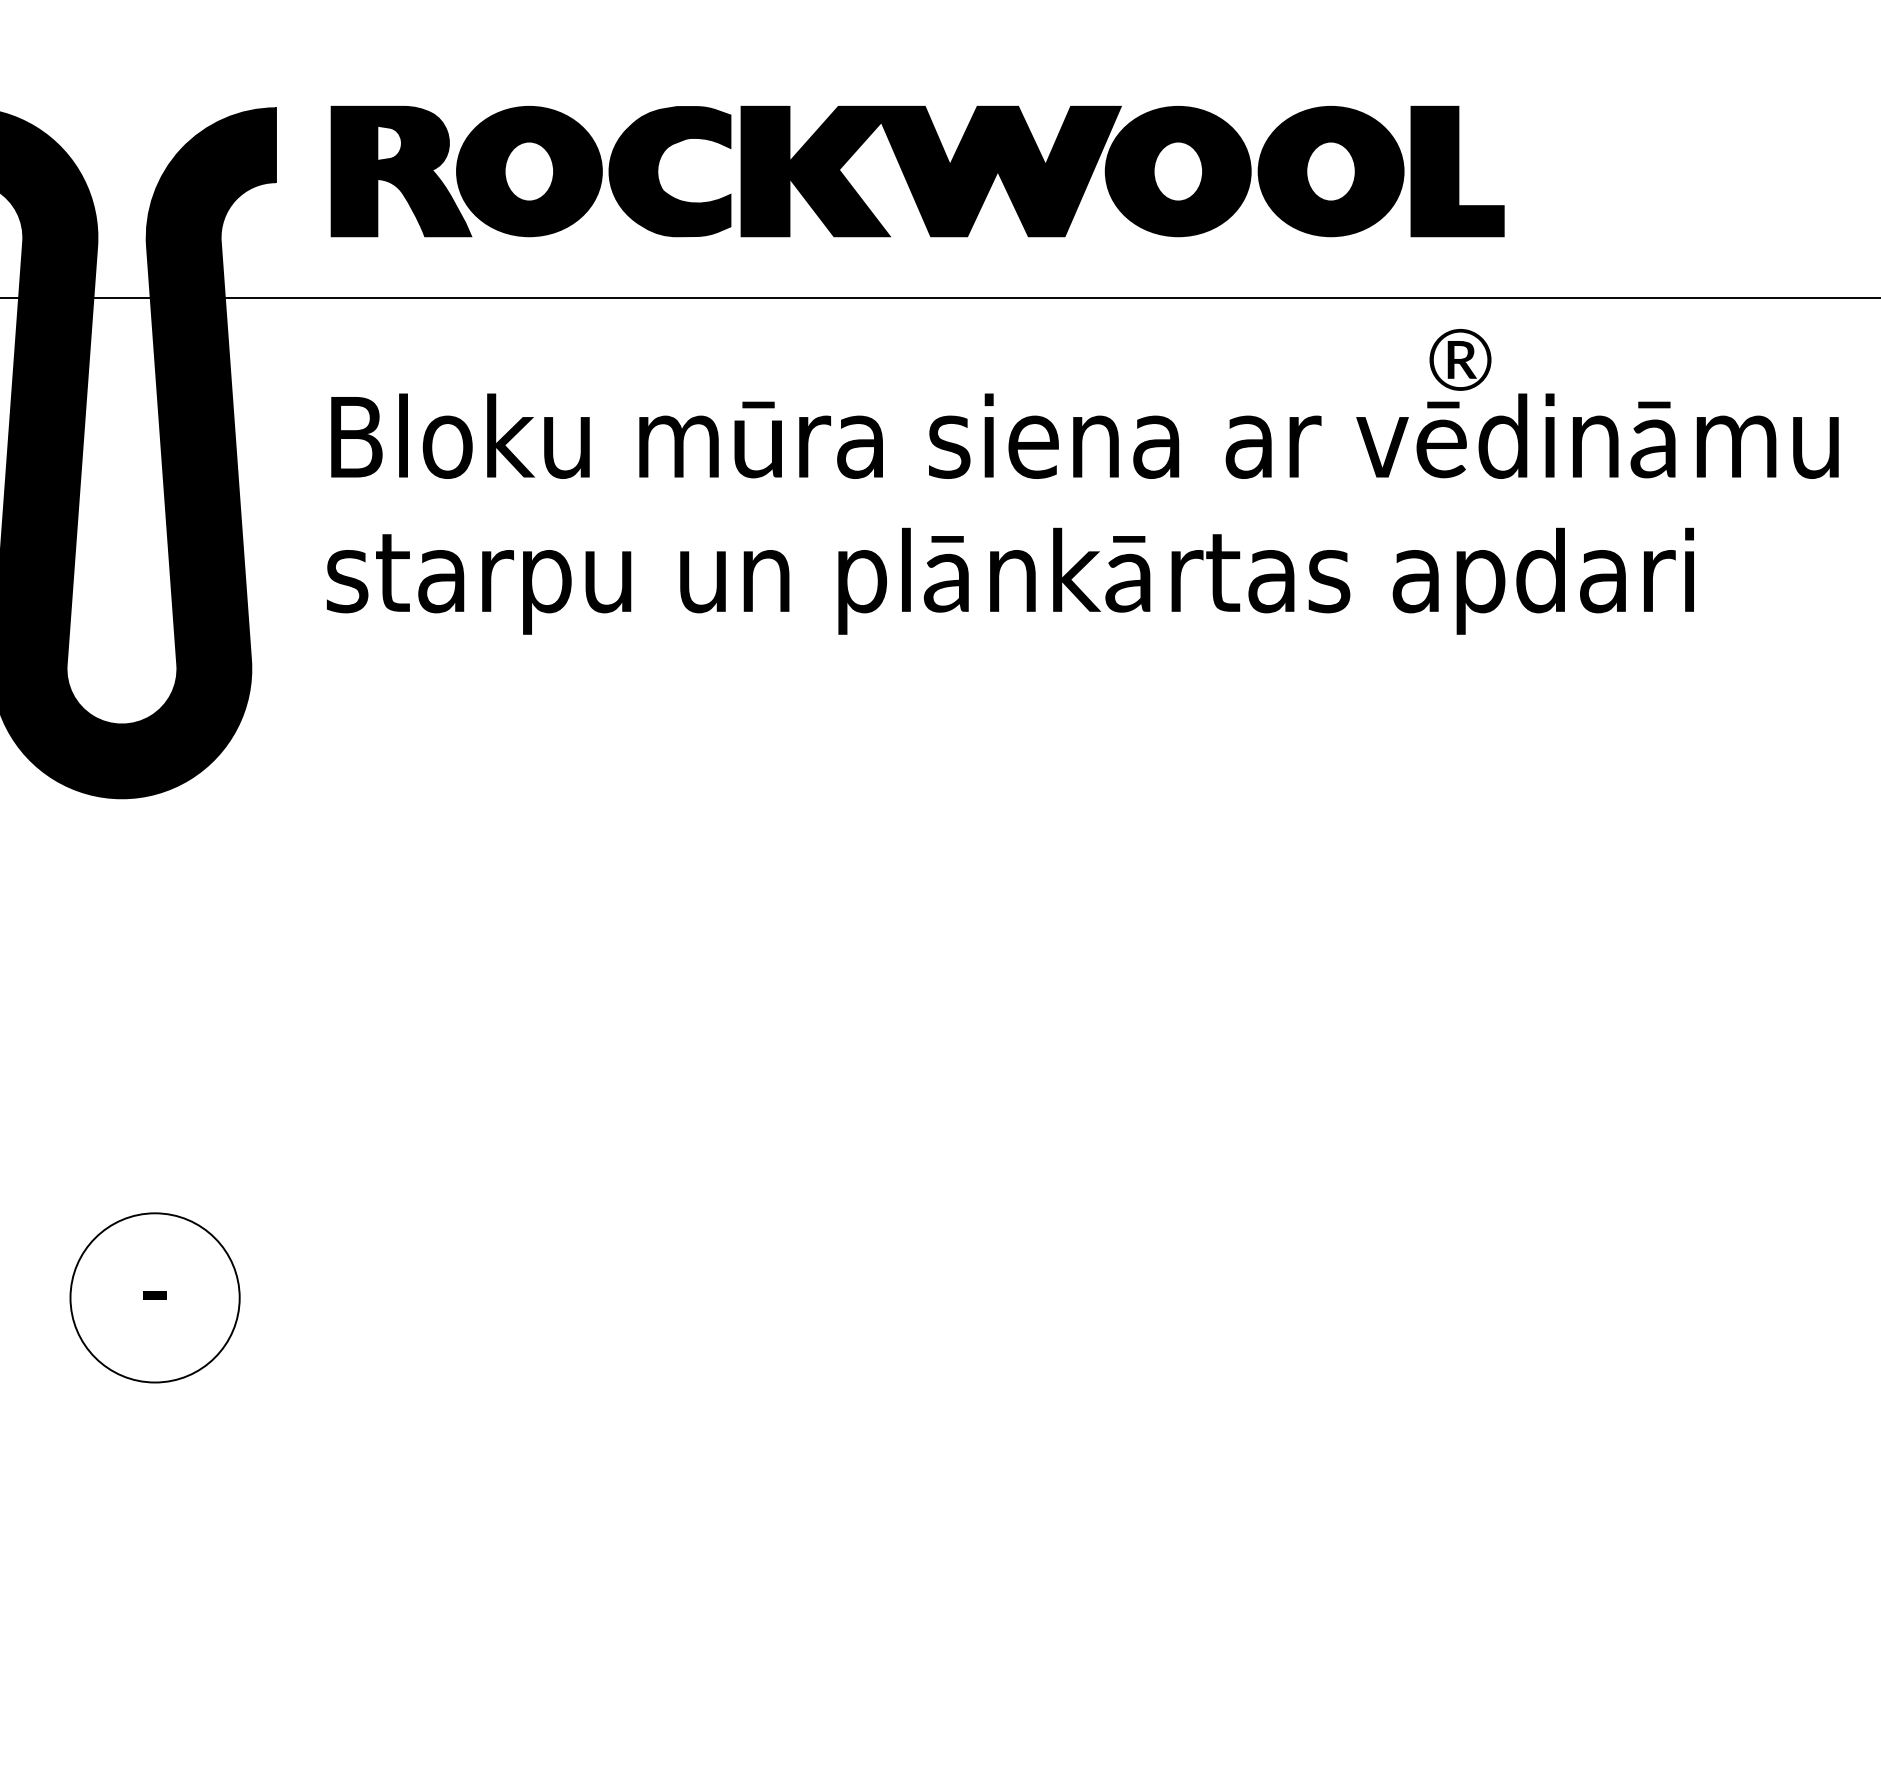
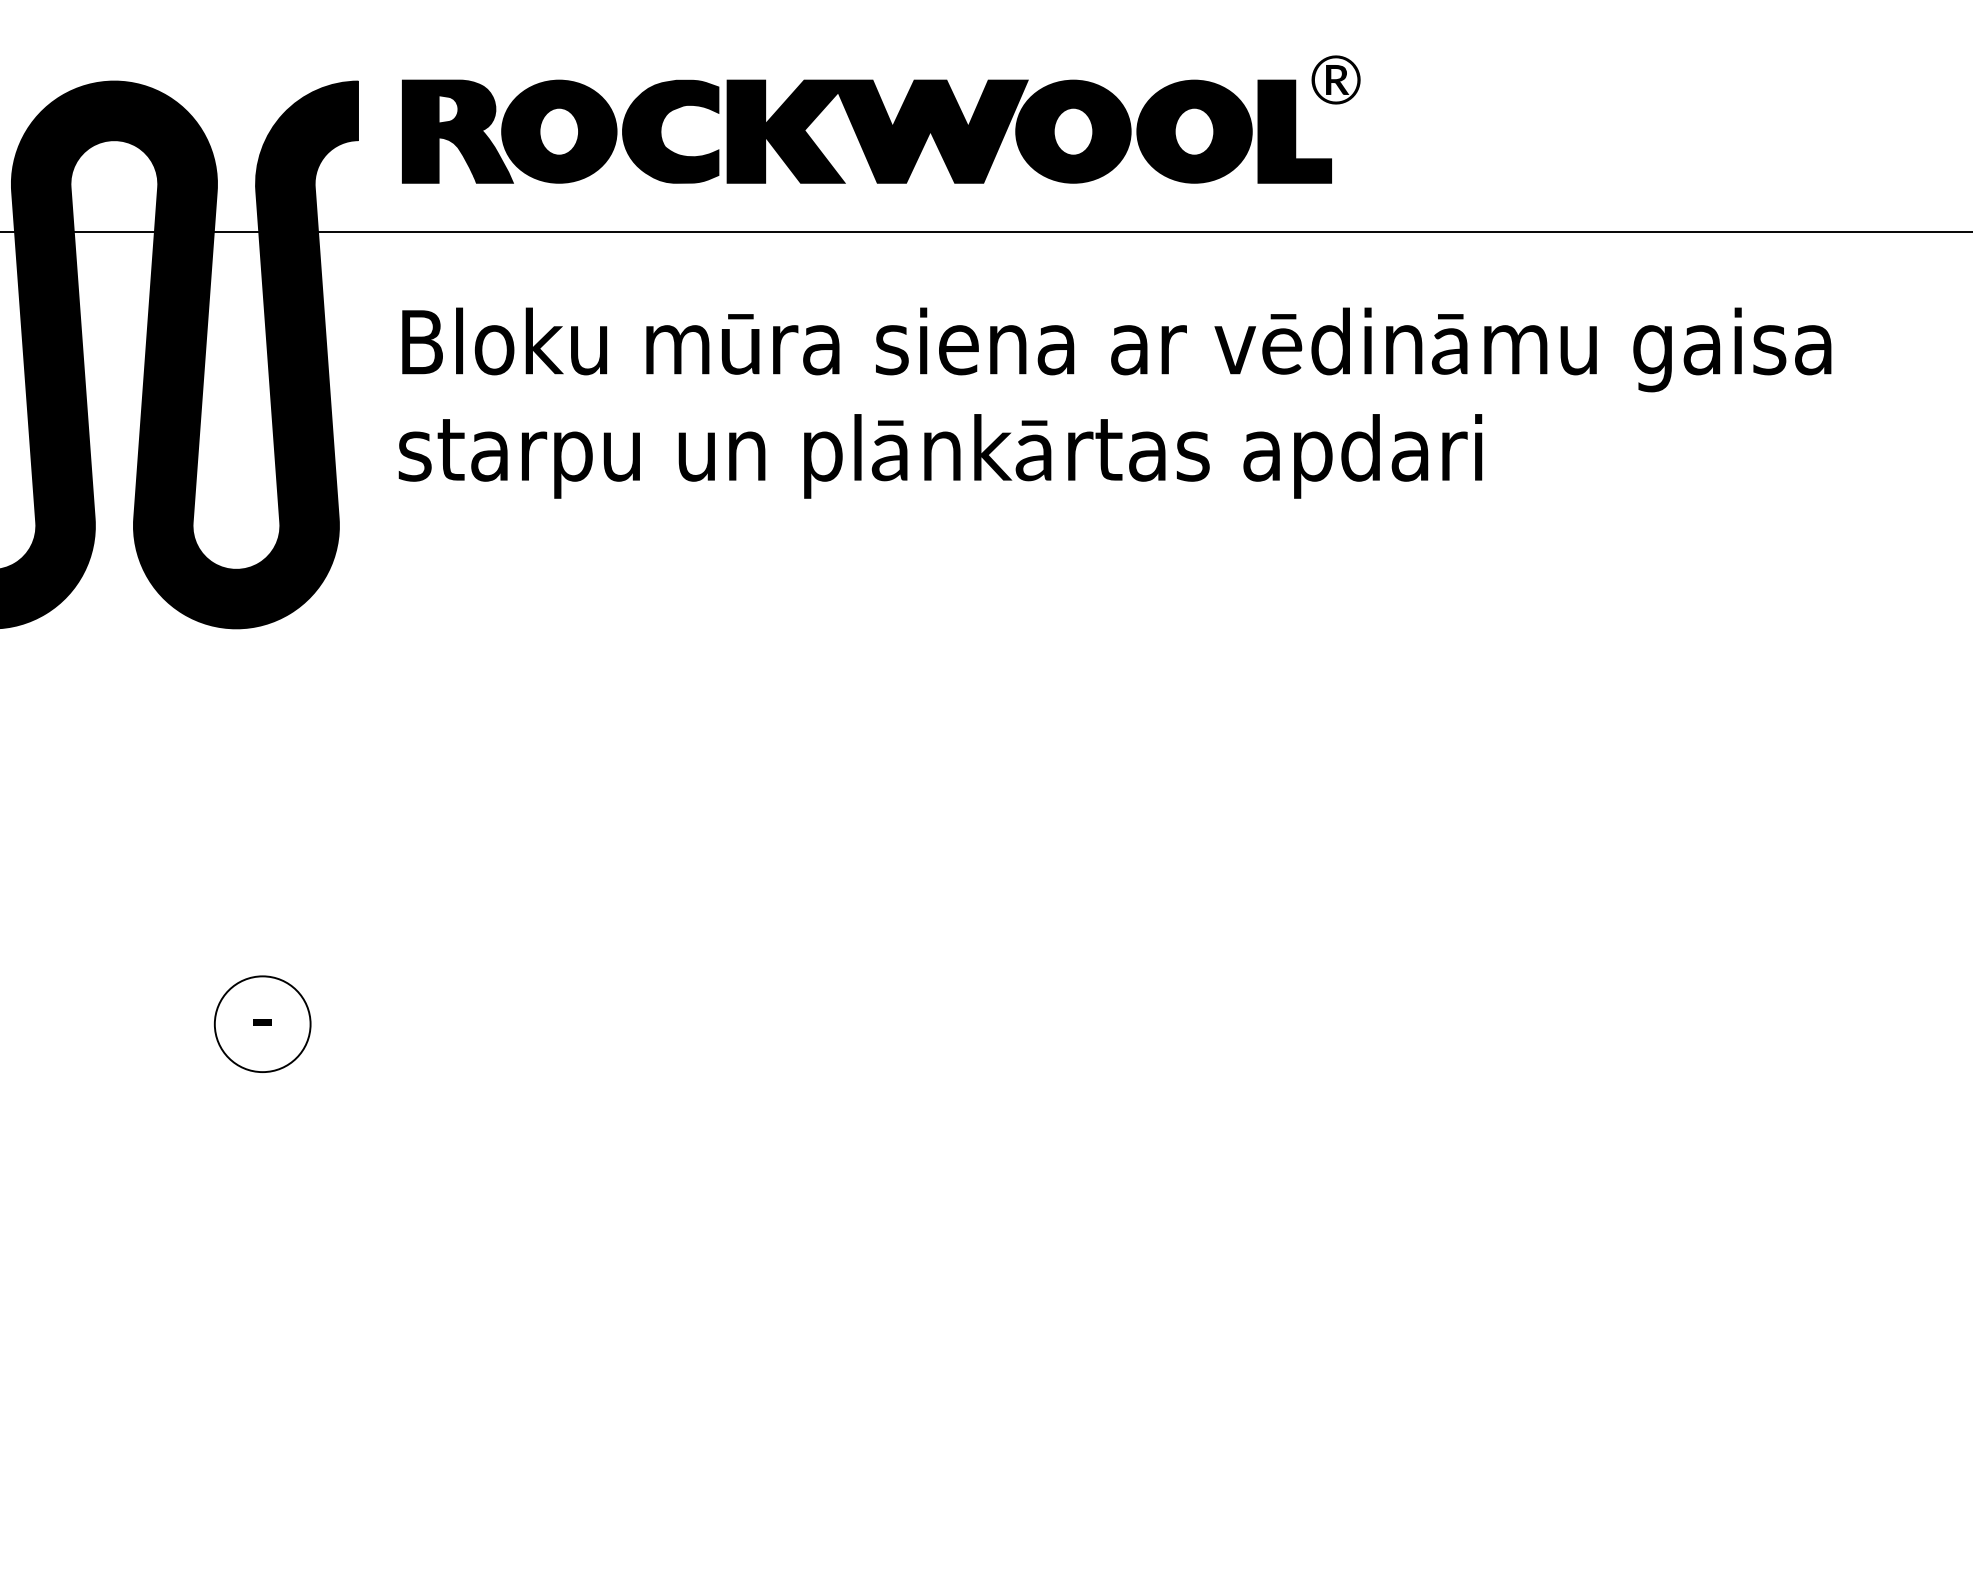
text: (1459, 359) -> (1335, 79), moved
circle: (154, 1298) -> (262, 1024), size x0.71

